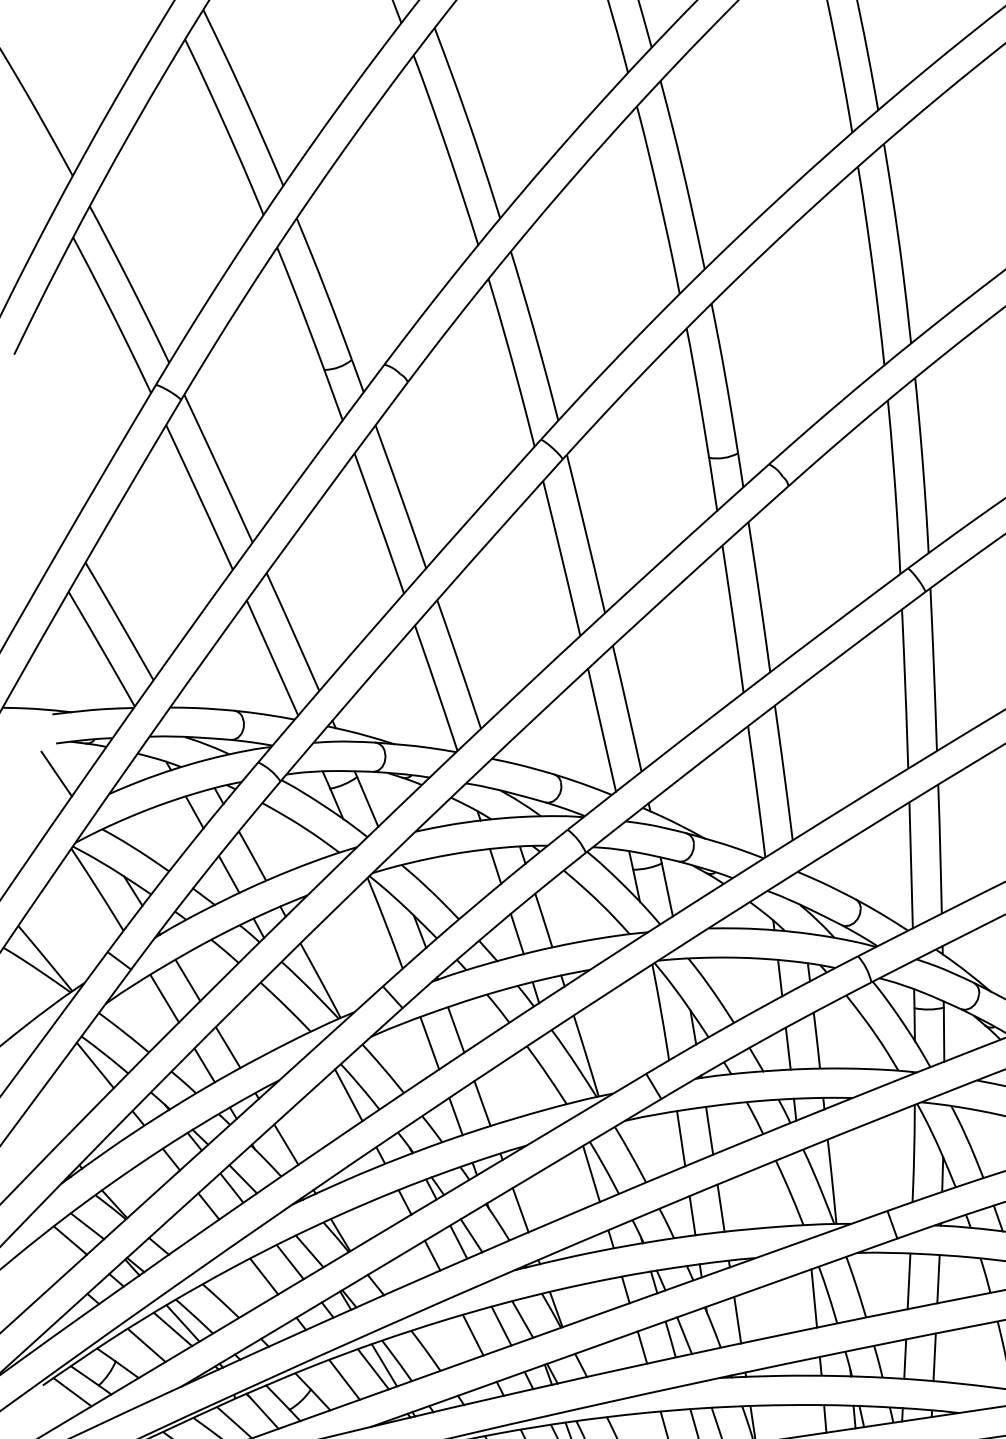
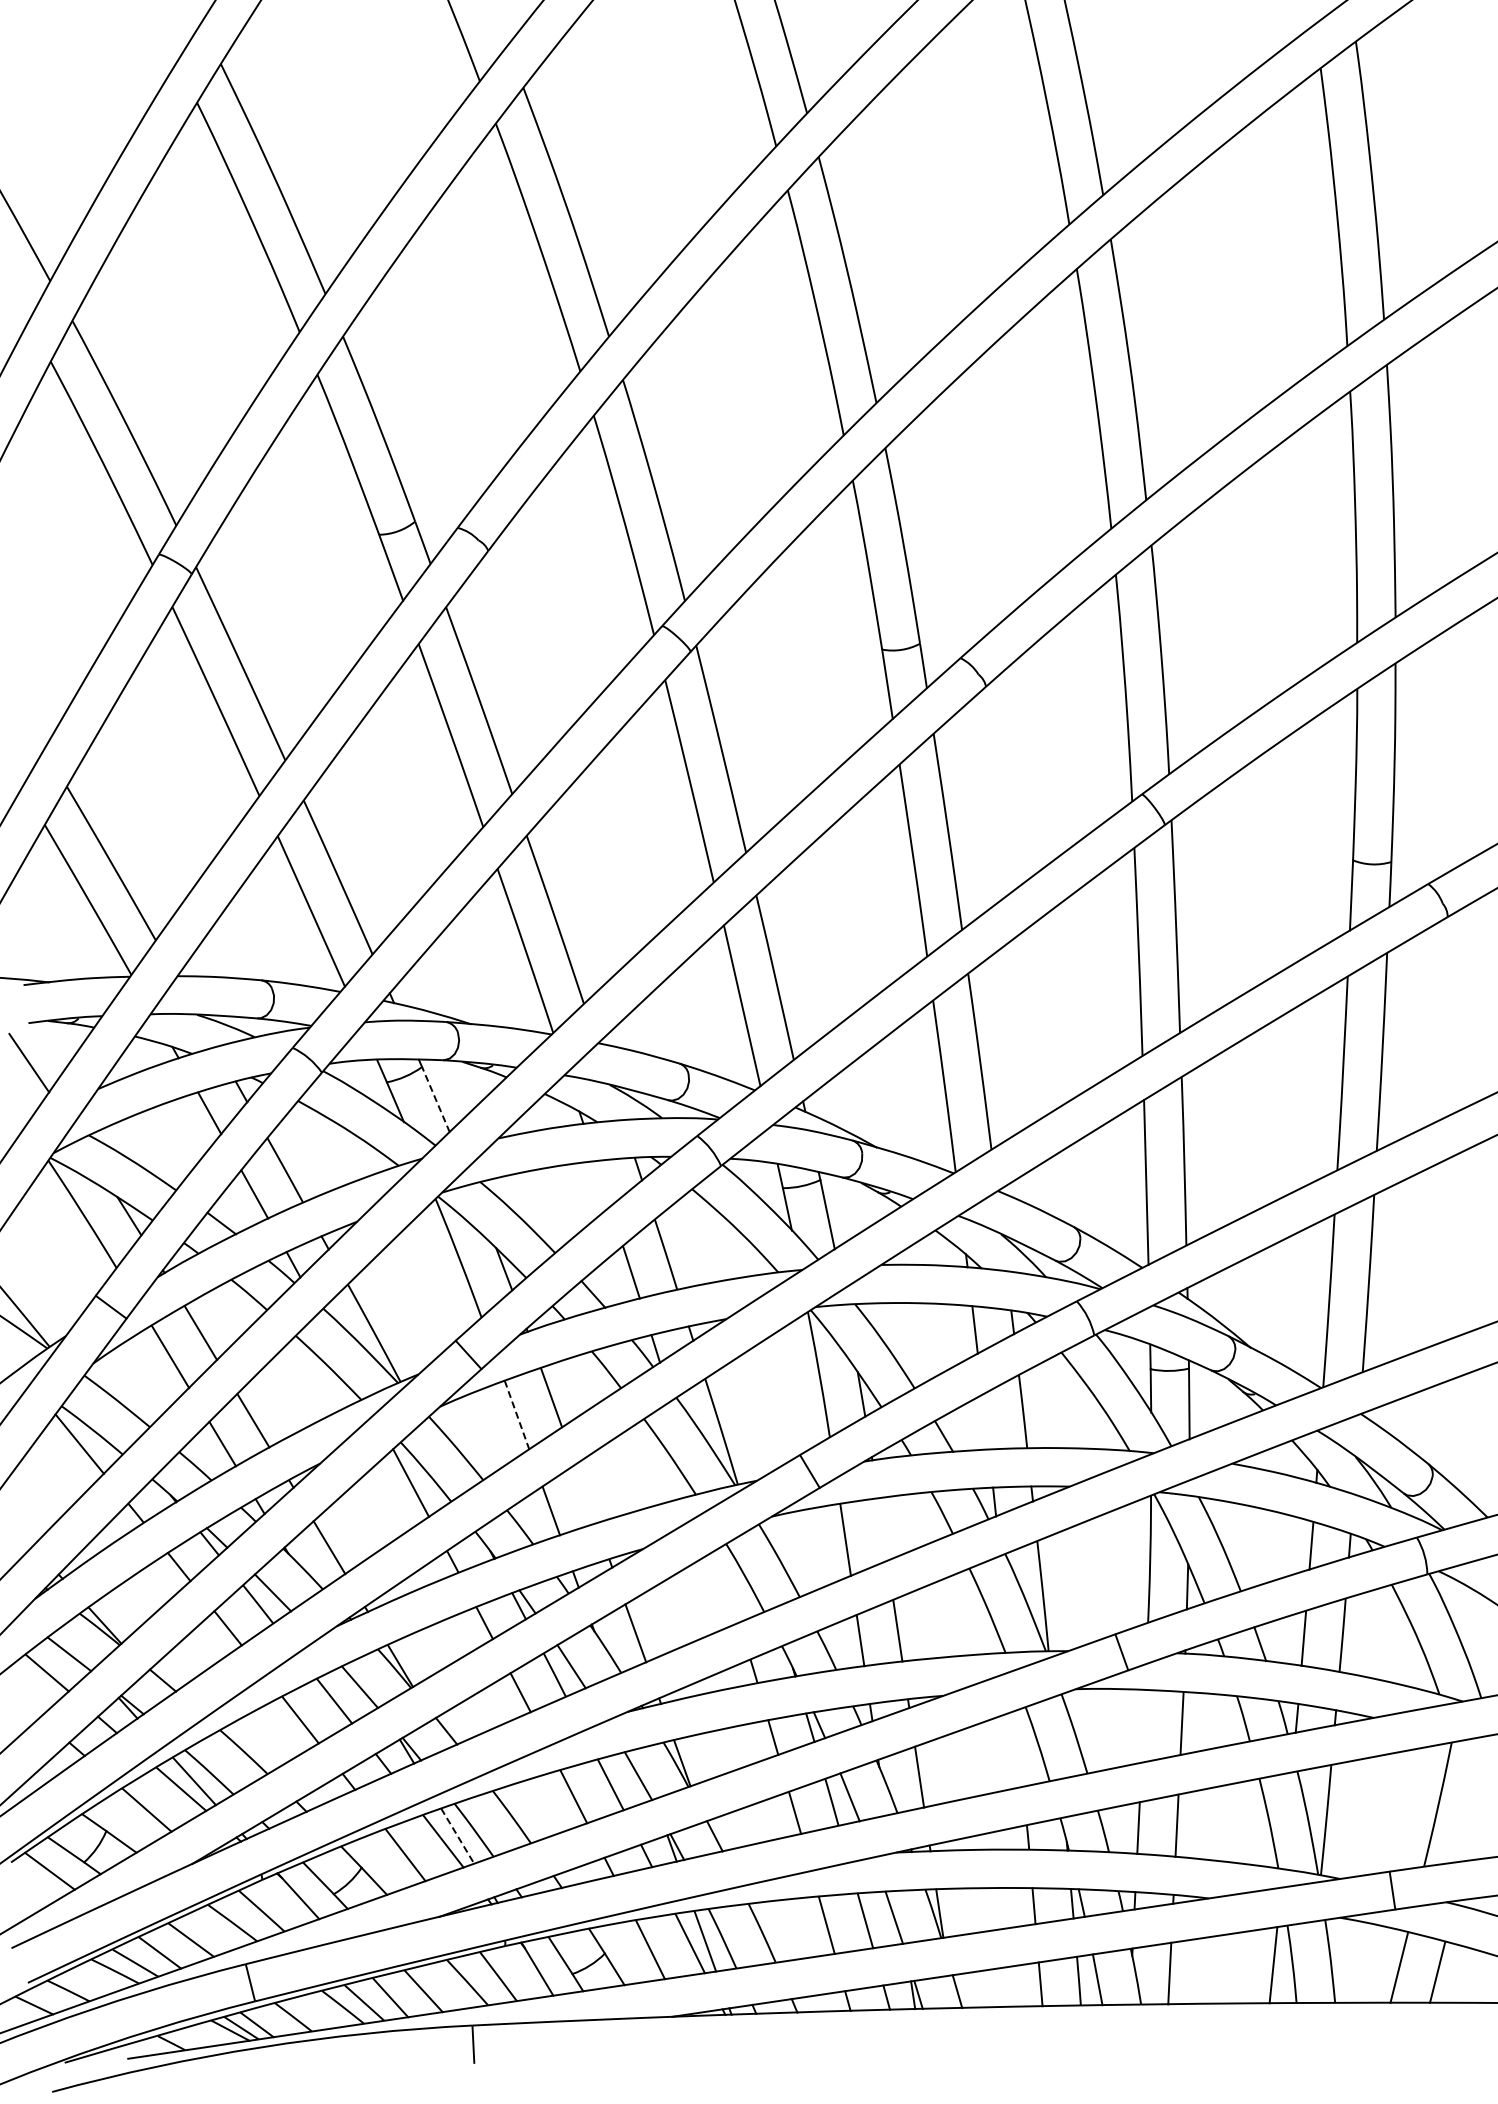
line: (367, 801) -> (435, 1099), solid -> dashed
line: (495, 866) -> (602, 1183), removed
line: (430, 1043) -> (517, 1415), solid -> dashed
line: (788, 1048) -> (985, 1421), removed
line: (482, 1103) -> (585, 1493), removed
line: (709, 1130) -> (882, 1529), removed
line: (591, 1173) -> (728, 1585), removed
line: (909, 1281) -> (1143, 1726), removed
line: (814, 1298) -> (1019, 1748), removed
line: (384, 1365) -> (457, 1836), solid -> dashed

